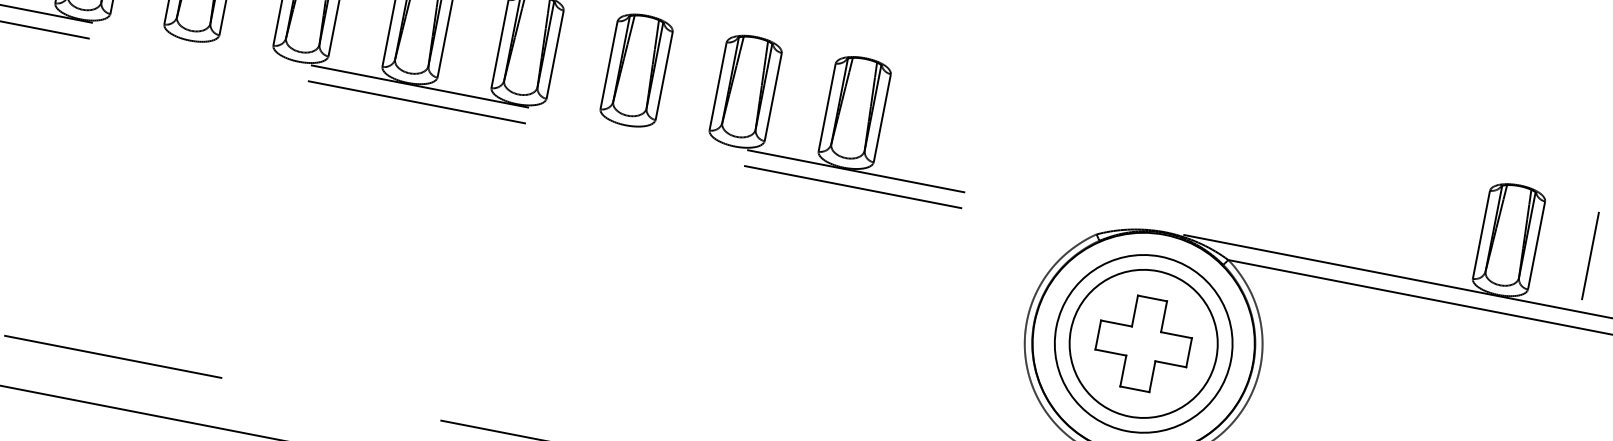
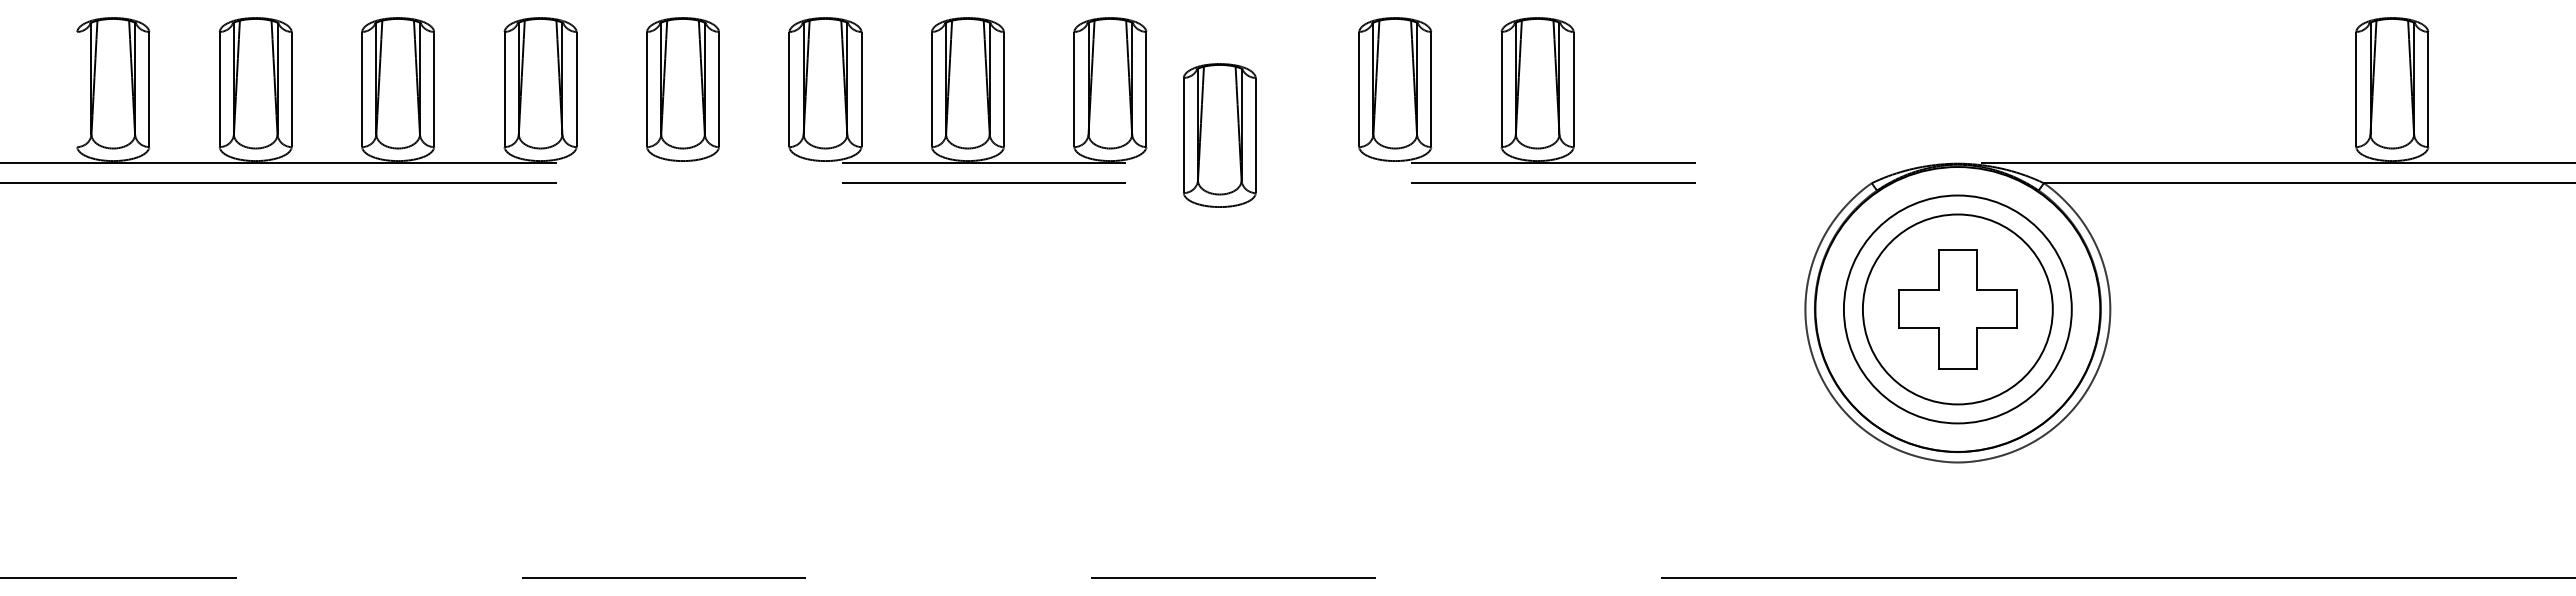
part: (636, 70) -> (1219, 135), moved
line: (1590, 255) -> (2498, 89), removed

